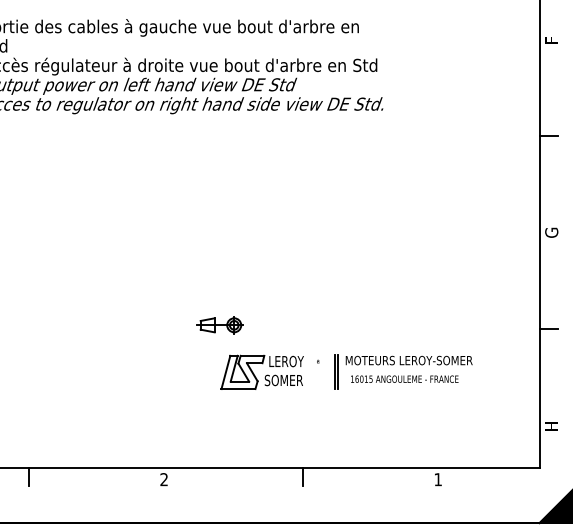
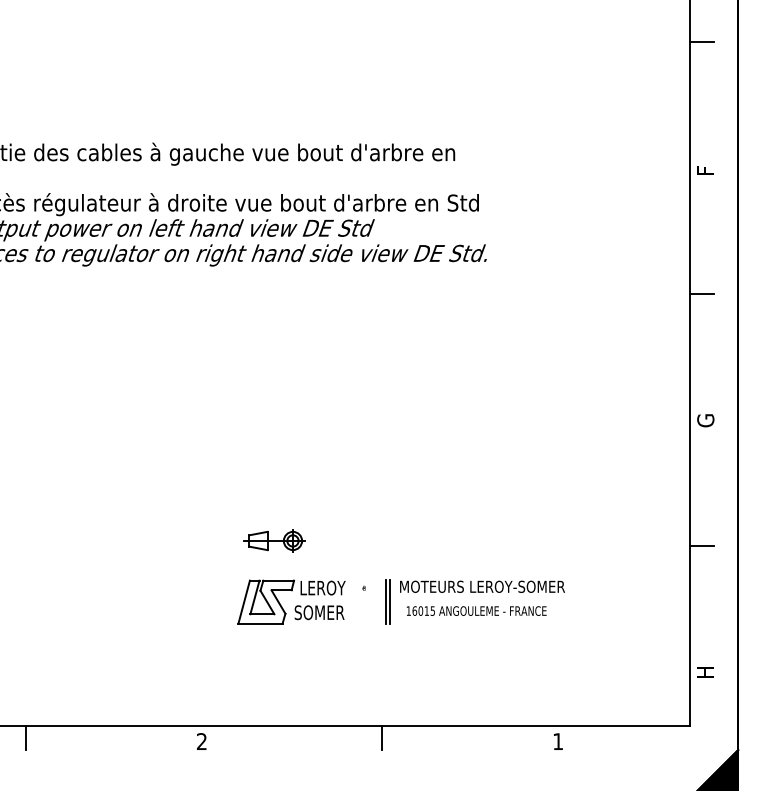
part: (350, 376) -> (406, 607), moved

